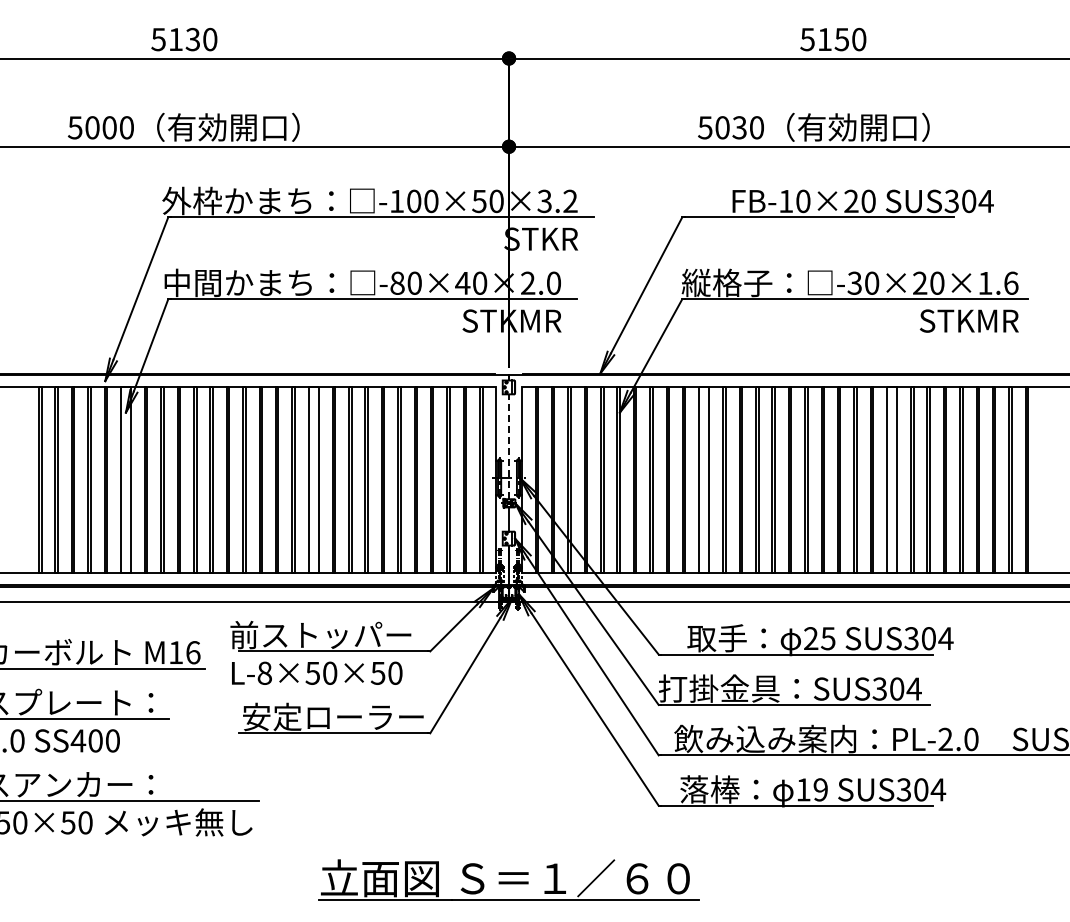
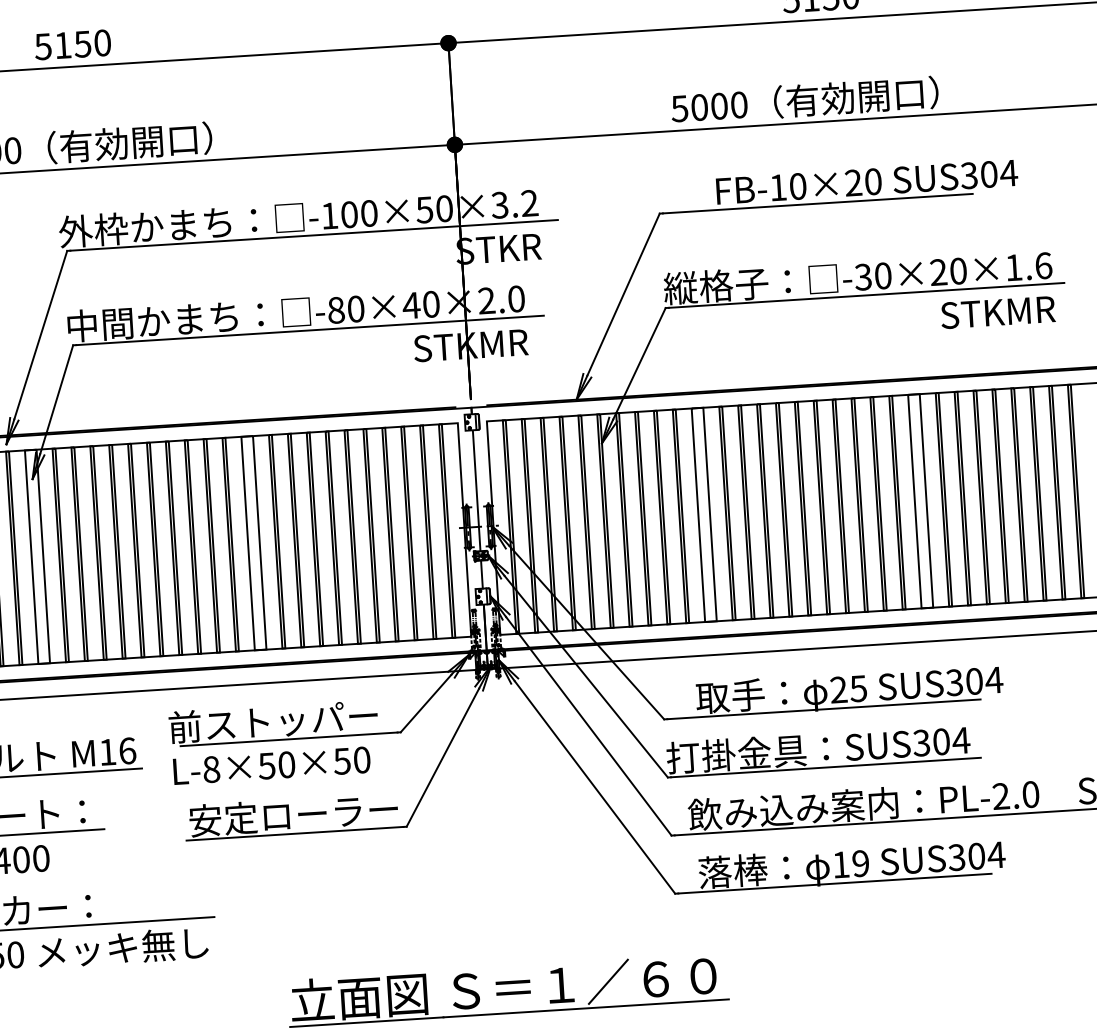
text: (192, 38) -> (82, 43), 5130 -> 5150
text: (739, 127) -> (719, 105), 5030 -> 5000
line: (509, 446) -> (477, 490), dashed -> solid

